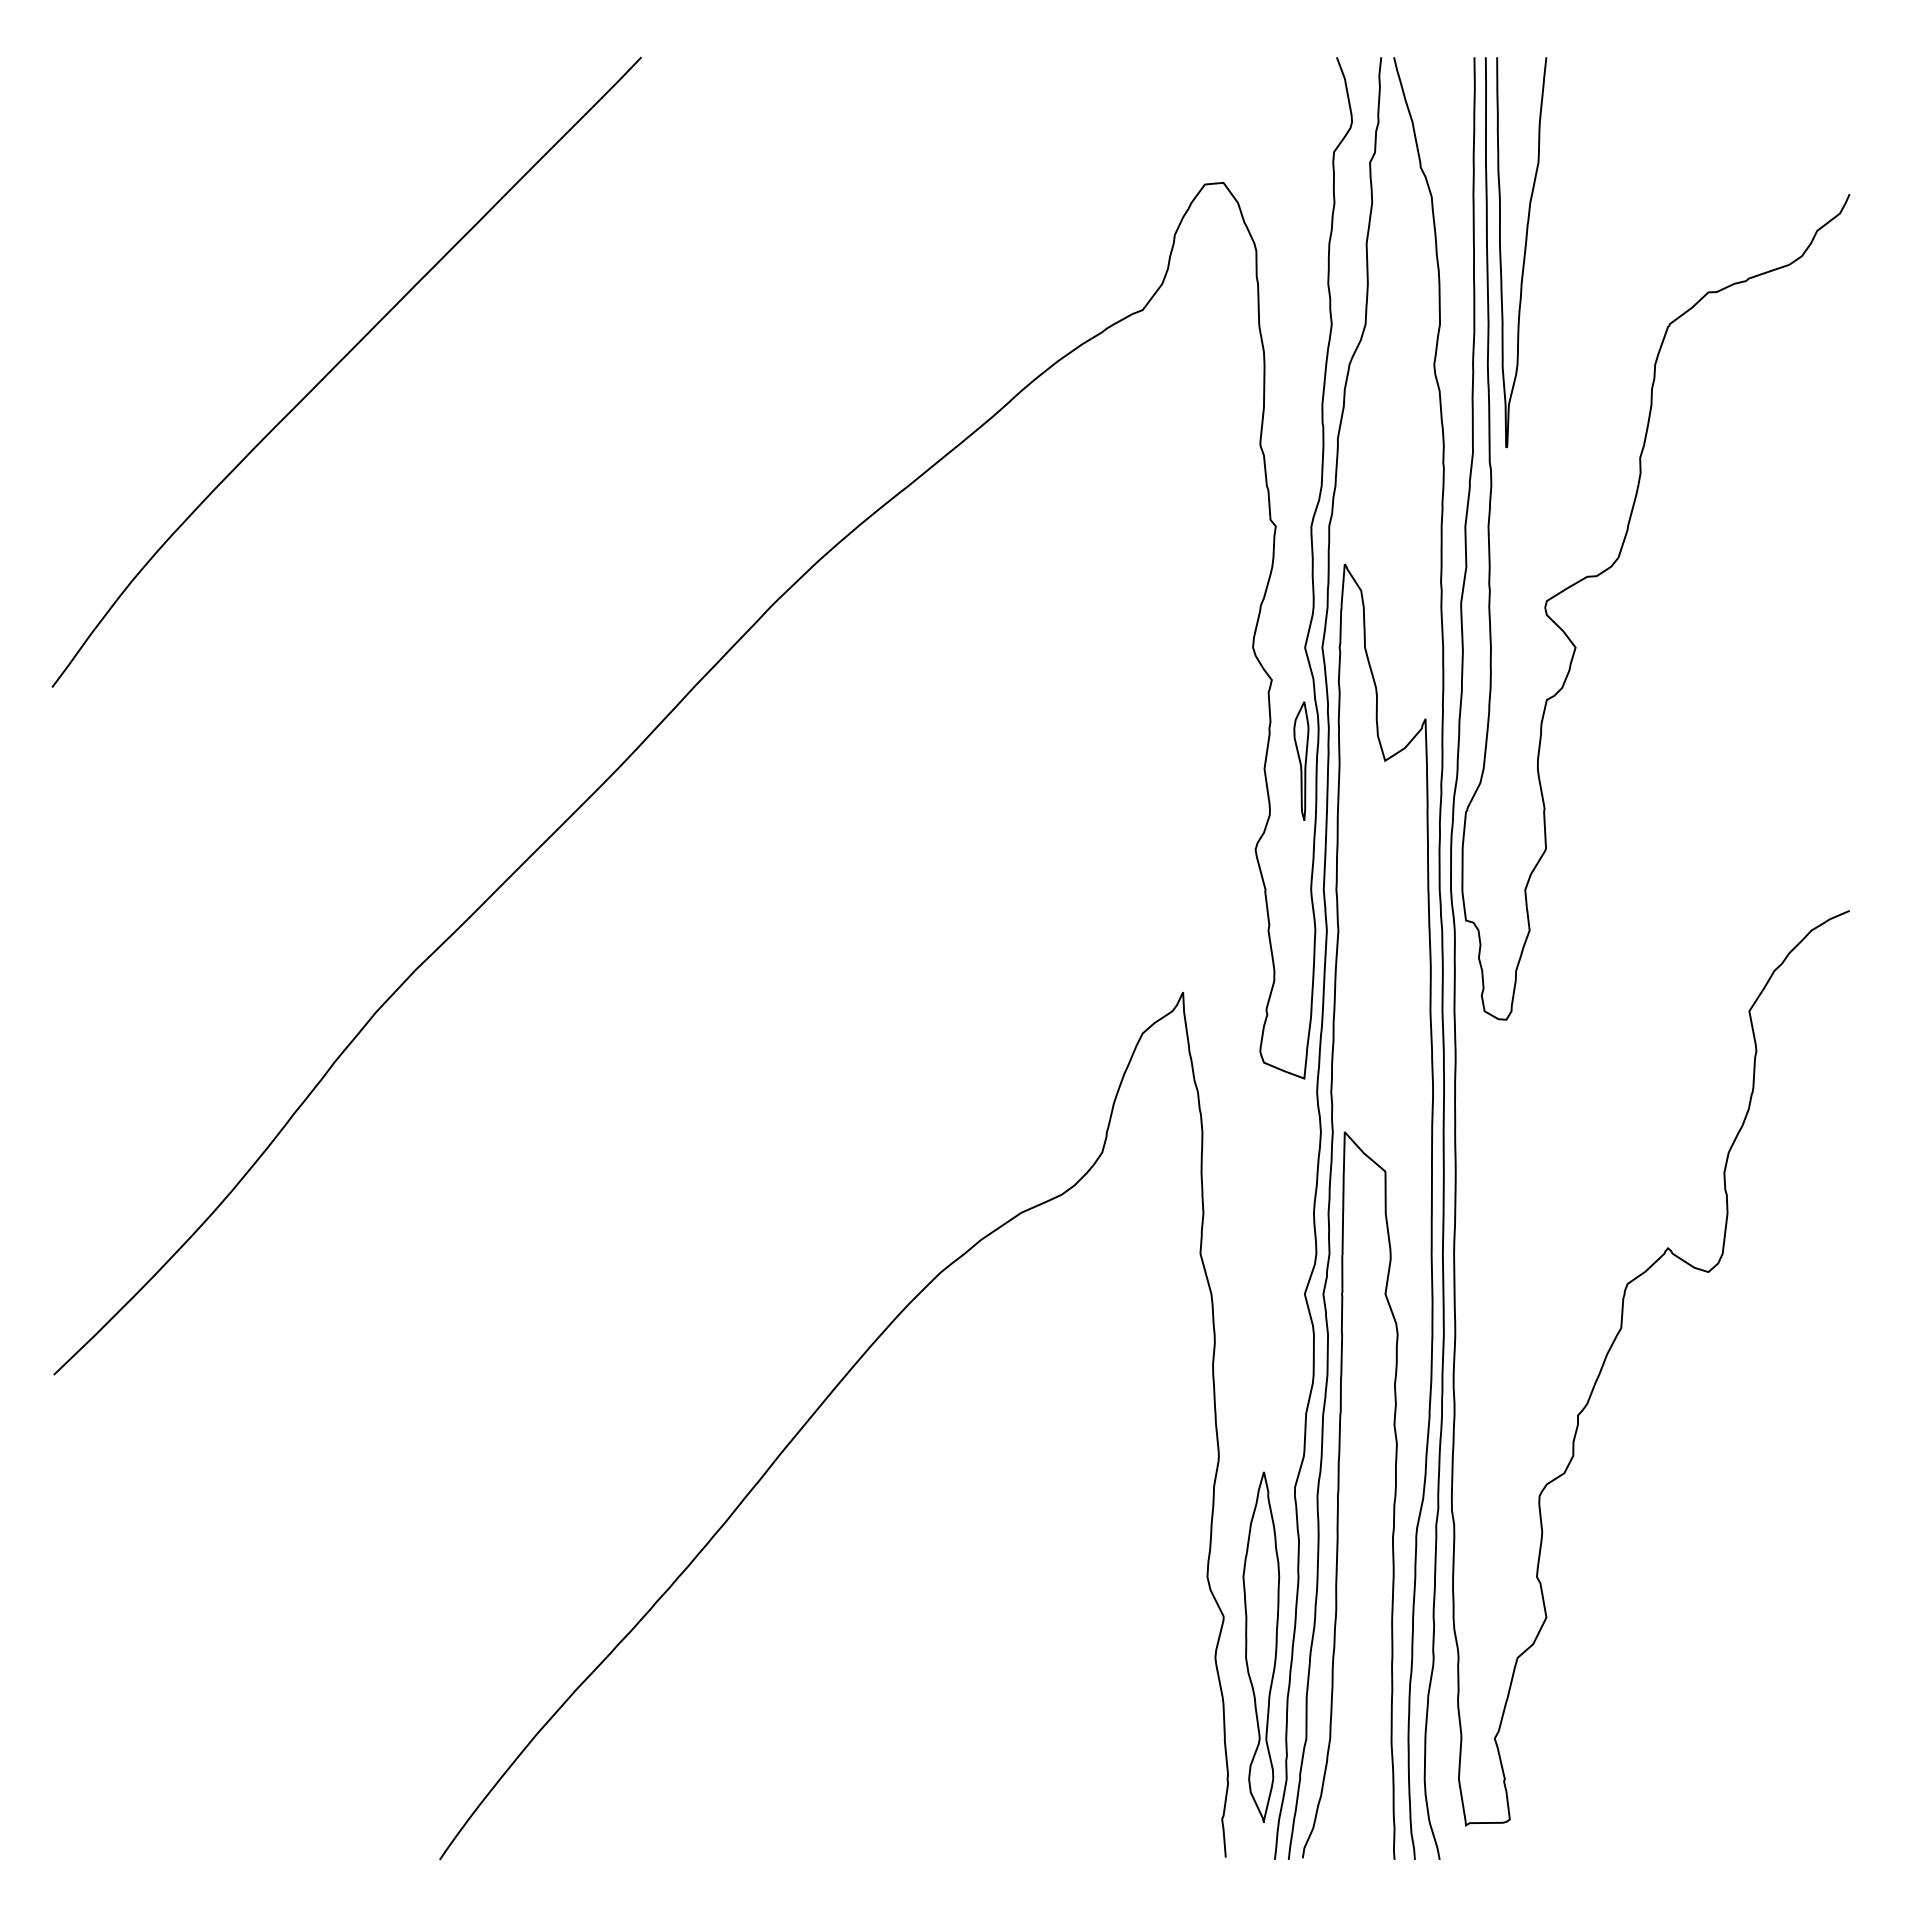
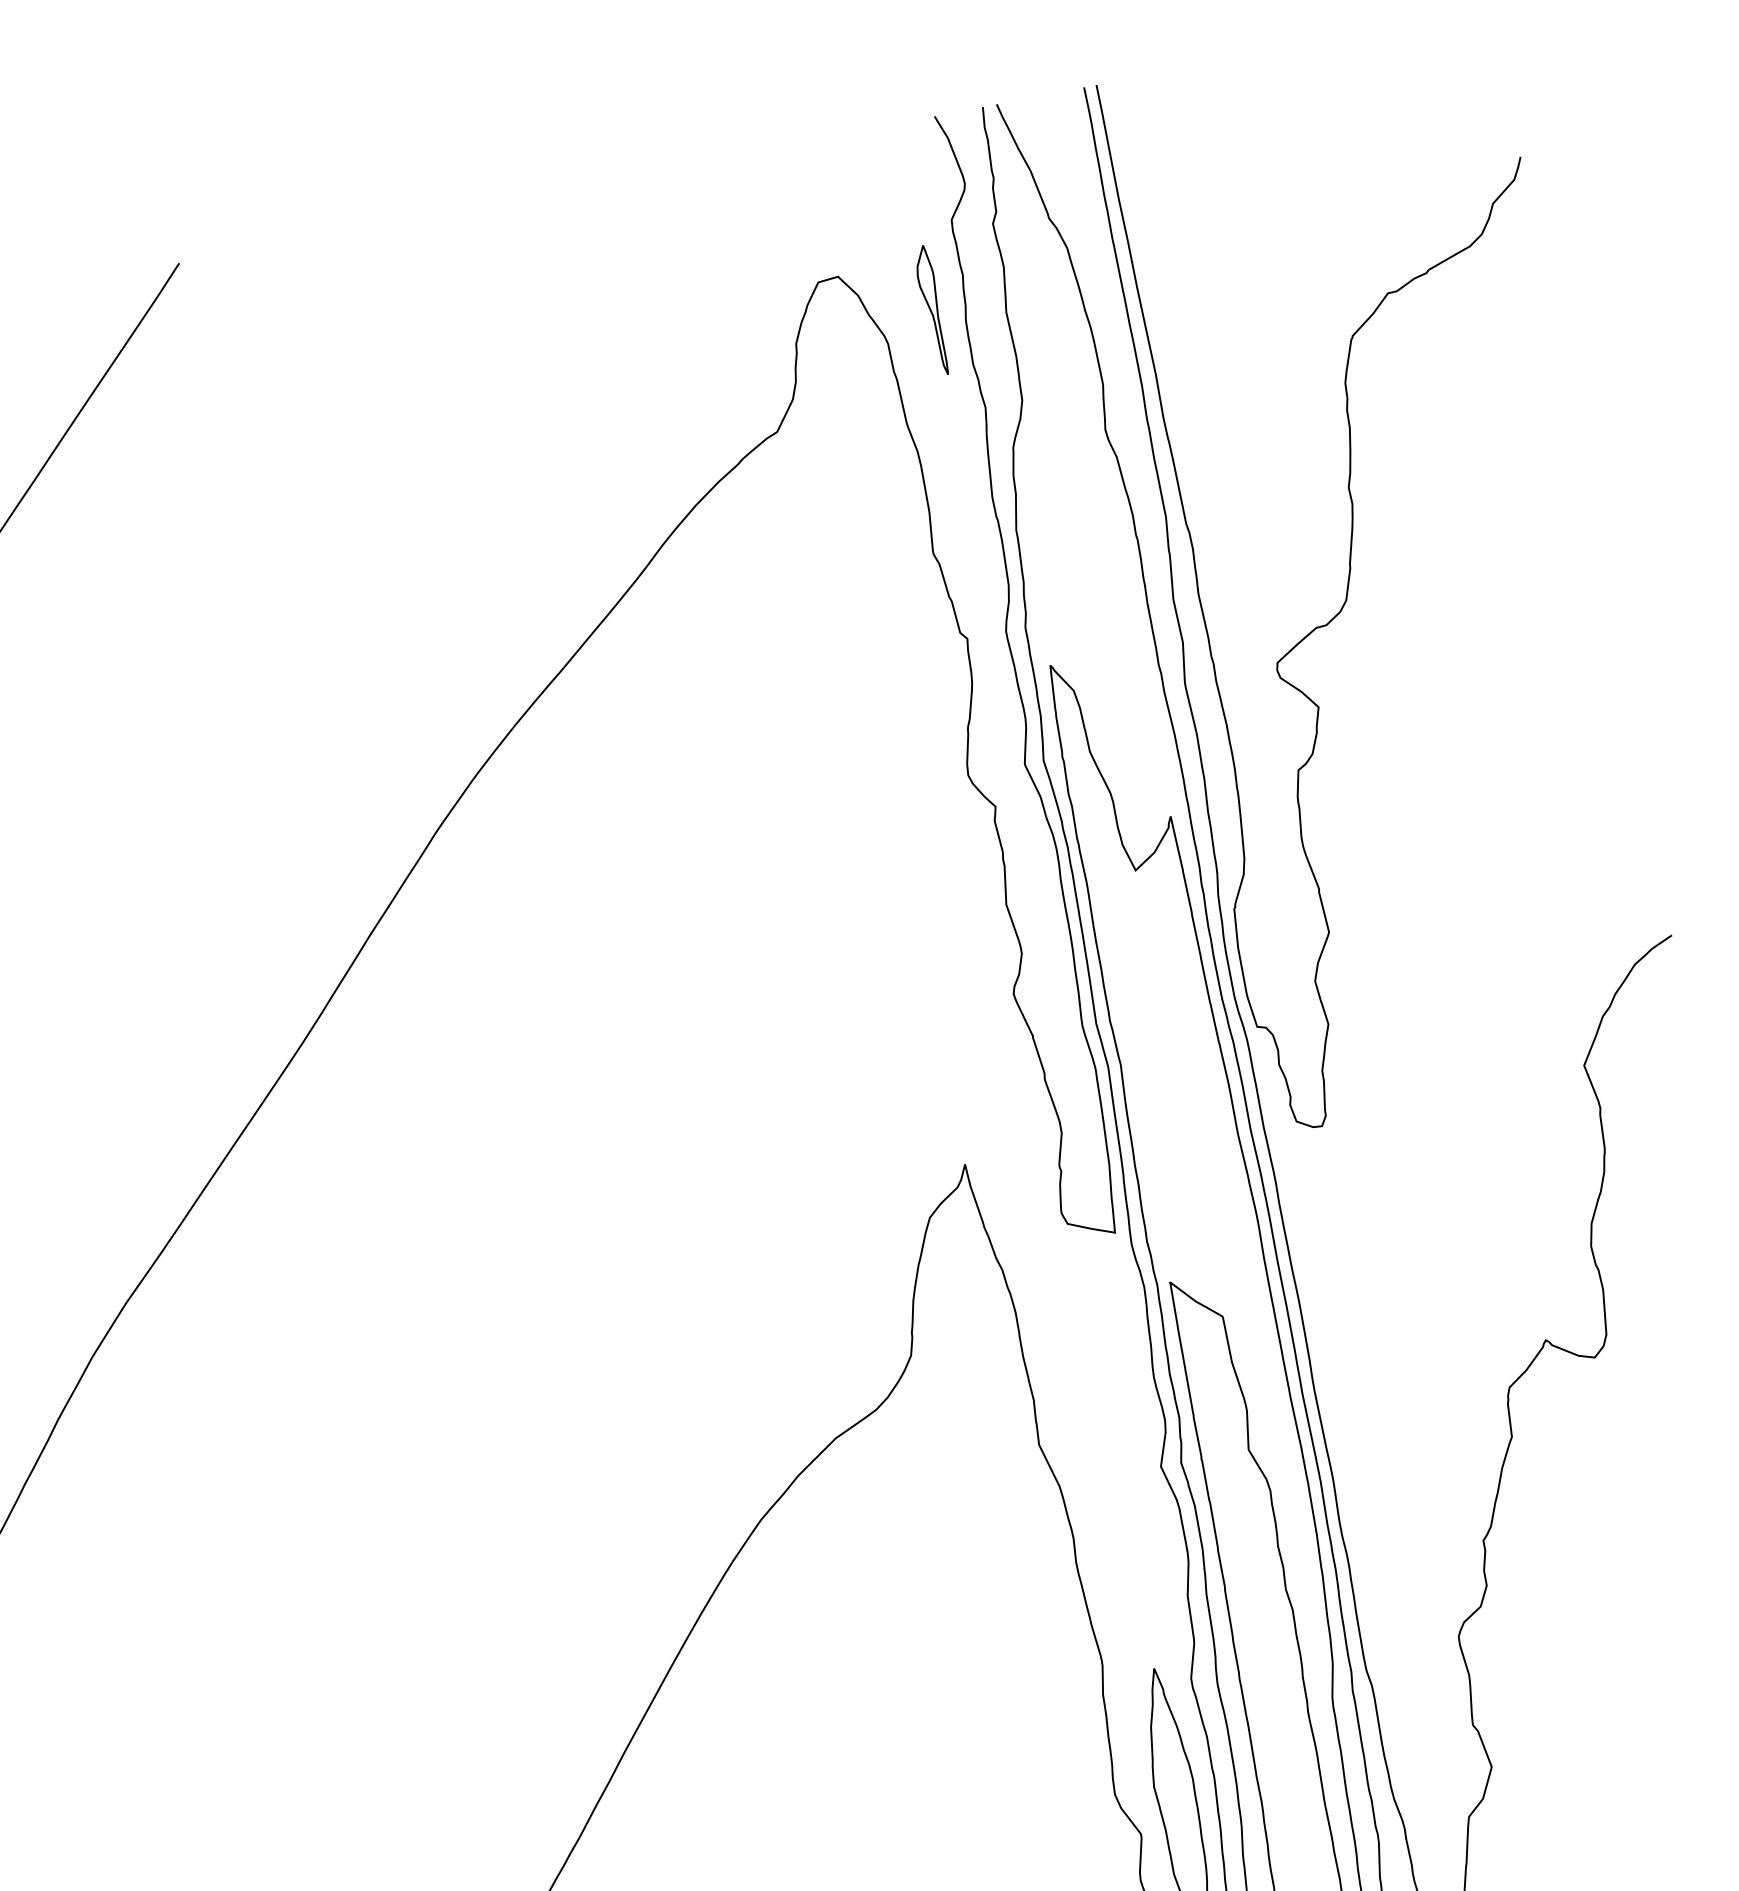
curve: (1524, 252) -> (1179, 288), removed
part: (1301, 760) -> (932, 309), moved

